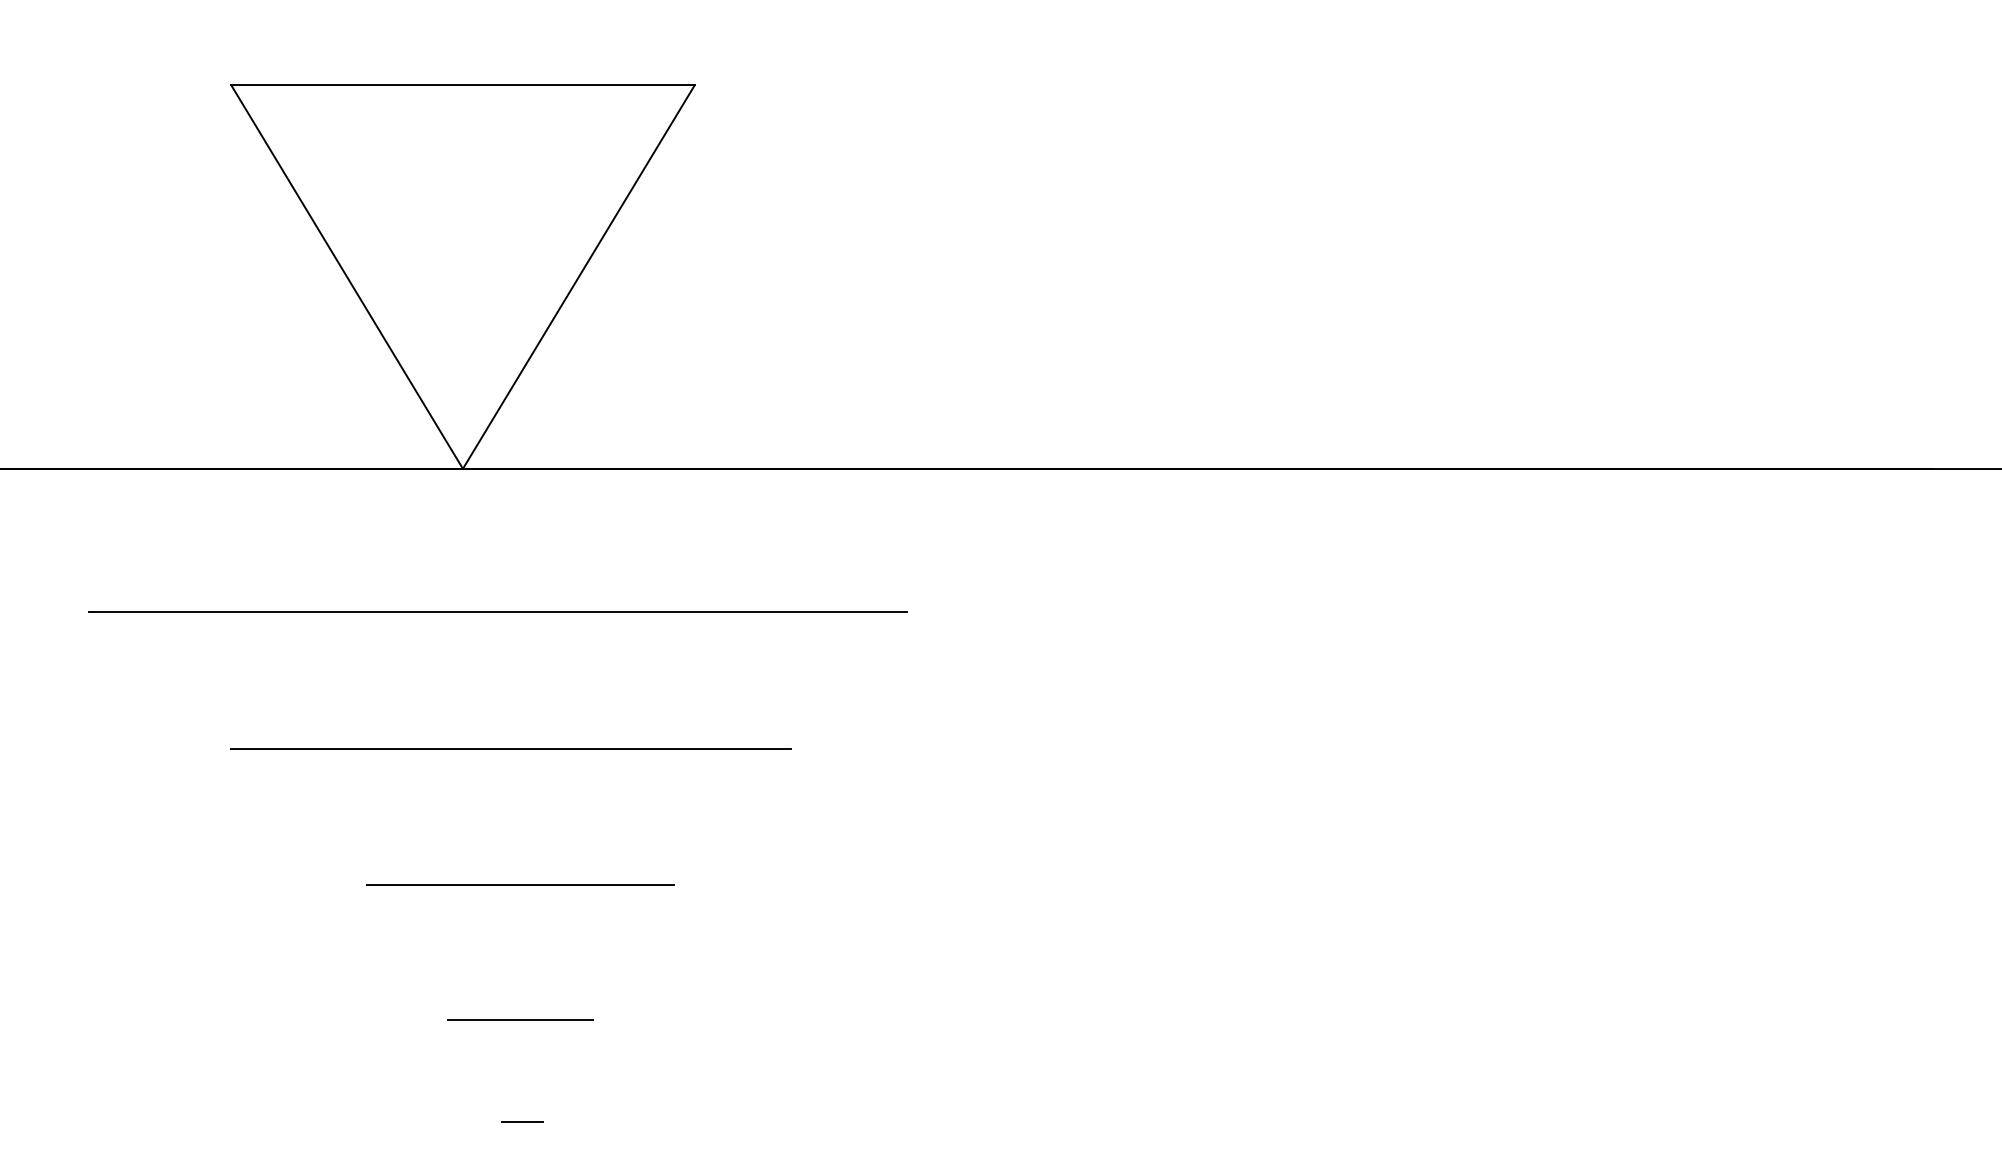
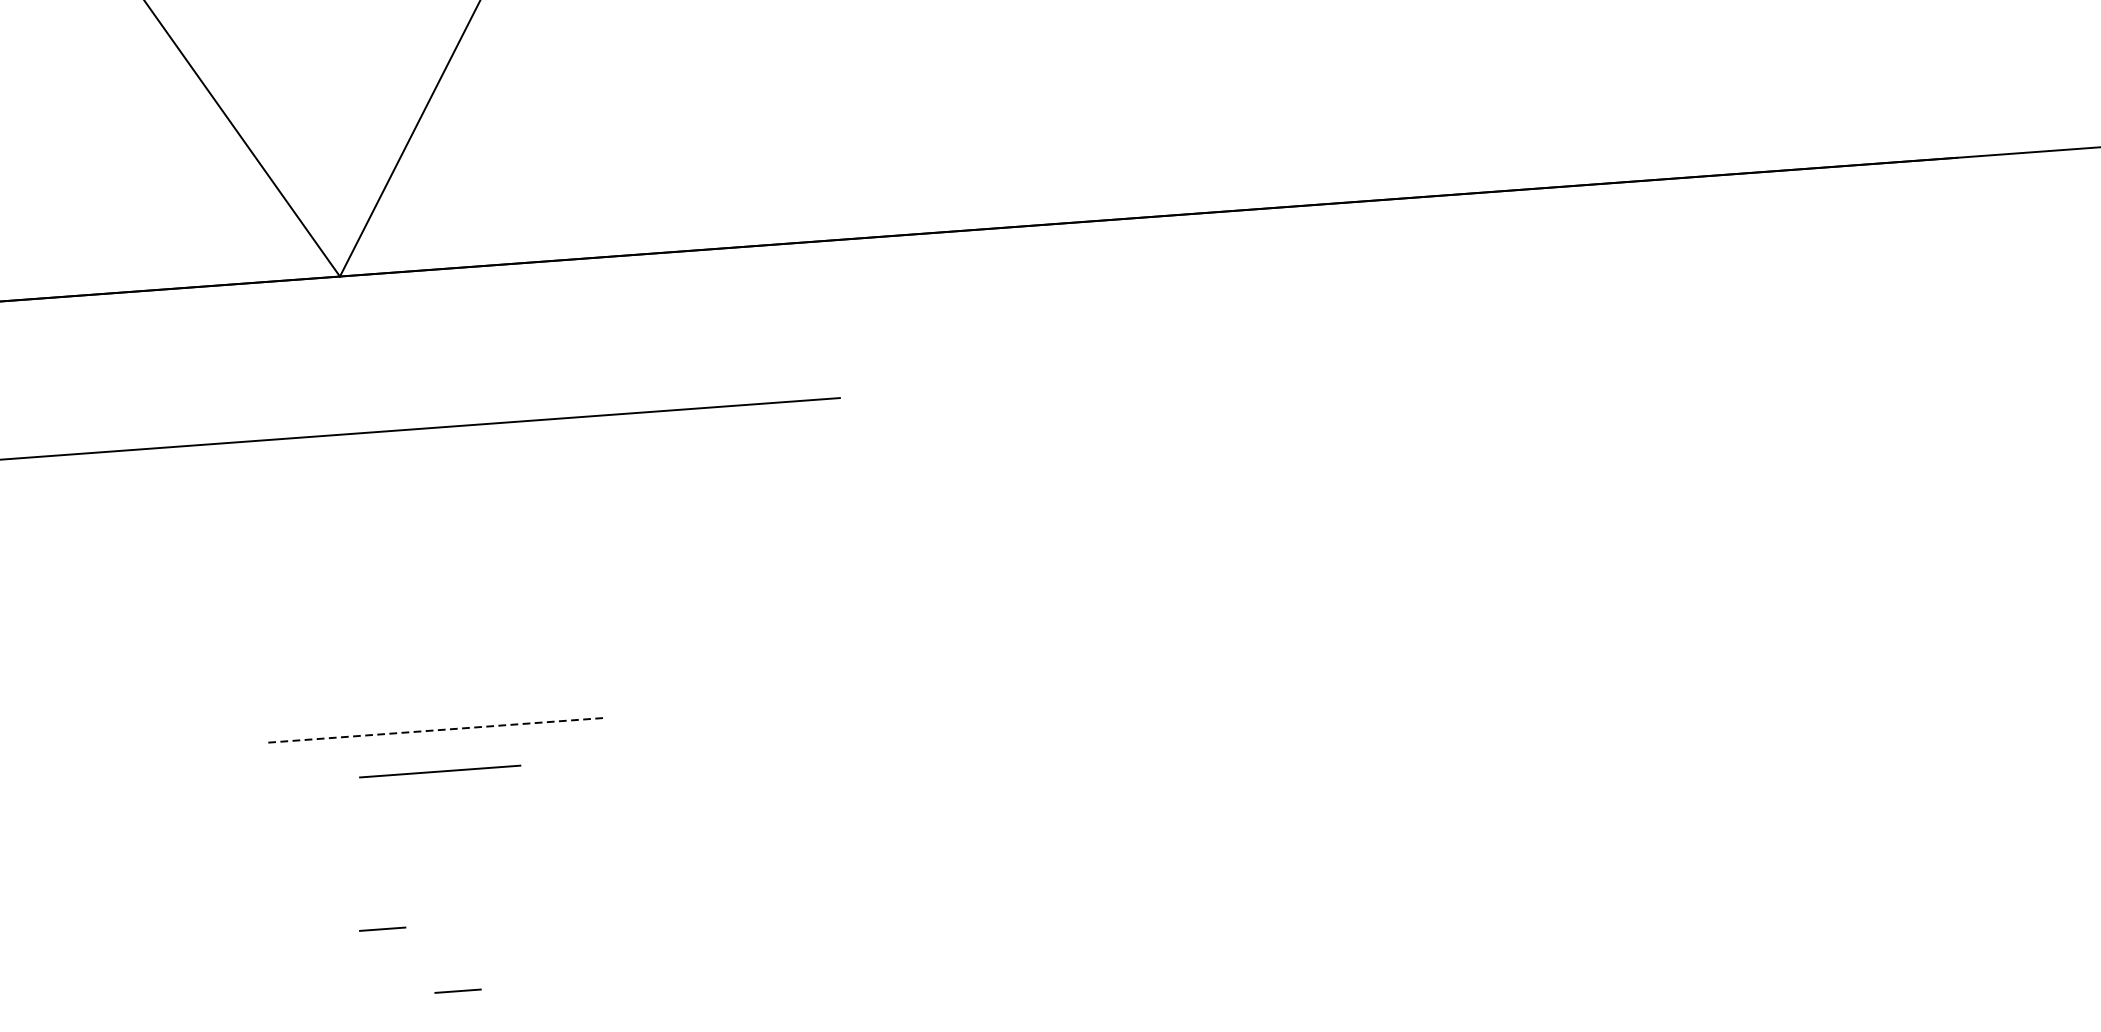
line: (510, 749) -> (415, 581), removed
line: (521, 885) -> (438, 730), solid -> dashed
line: (520, 1019) -> (440, 771), moved
line: (458, 1060) -> (382, 928), added

